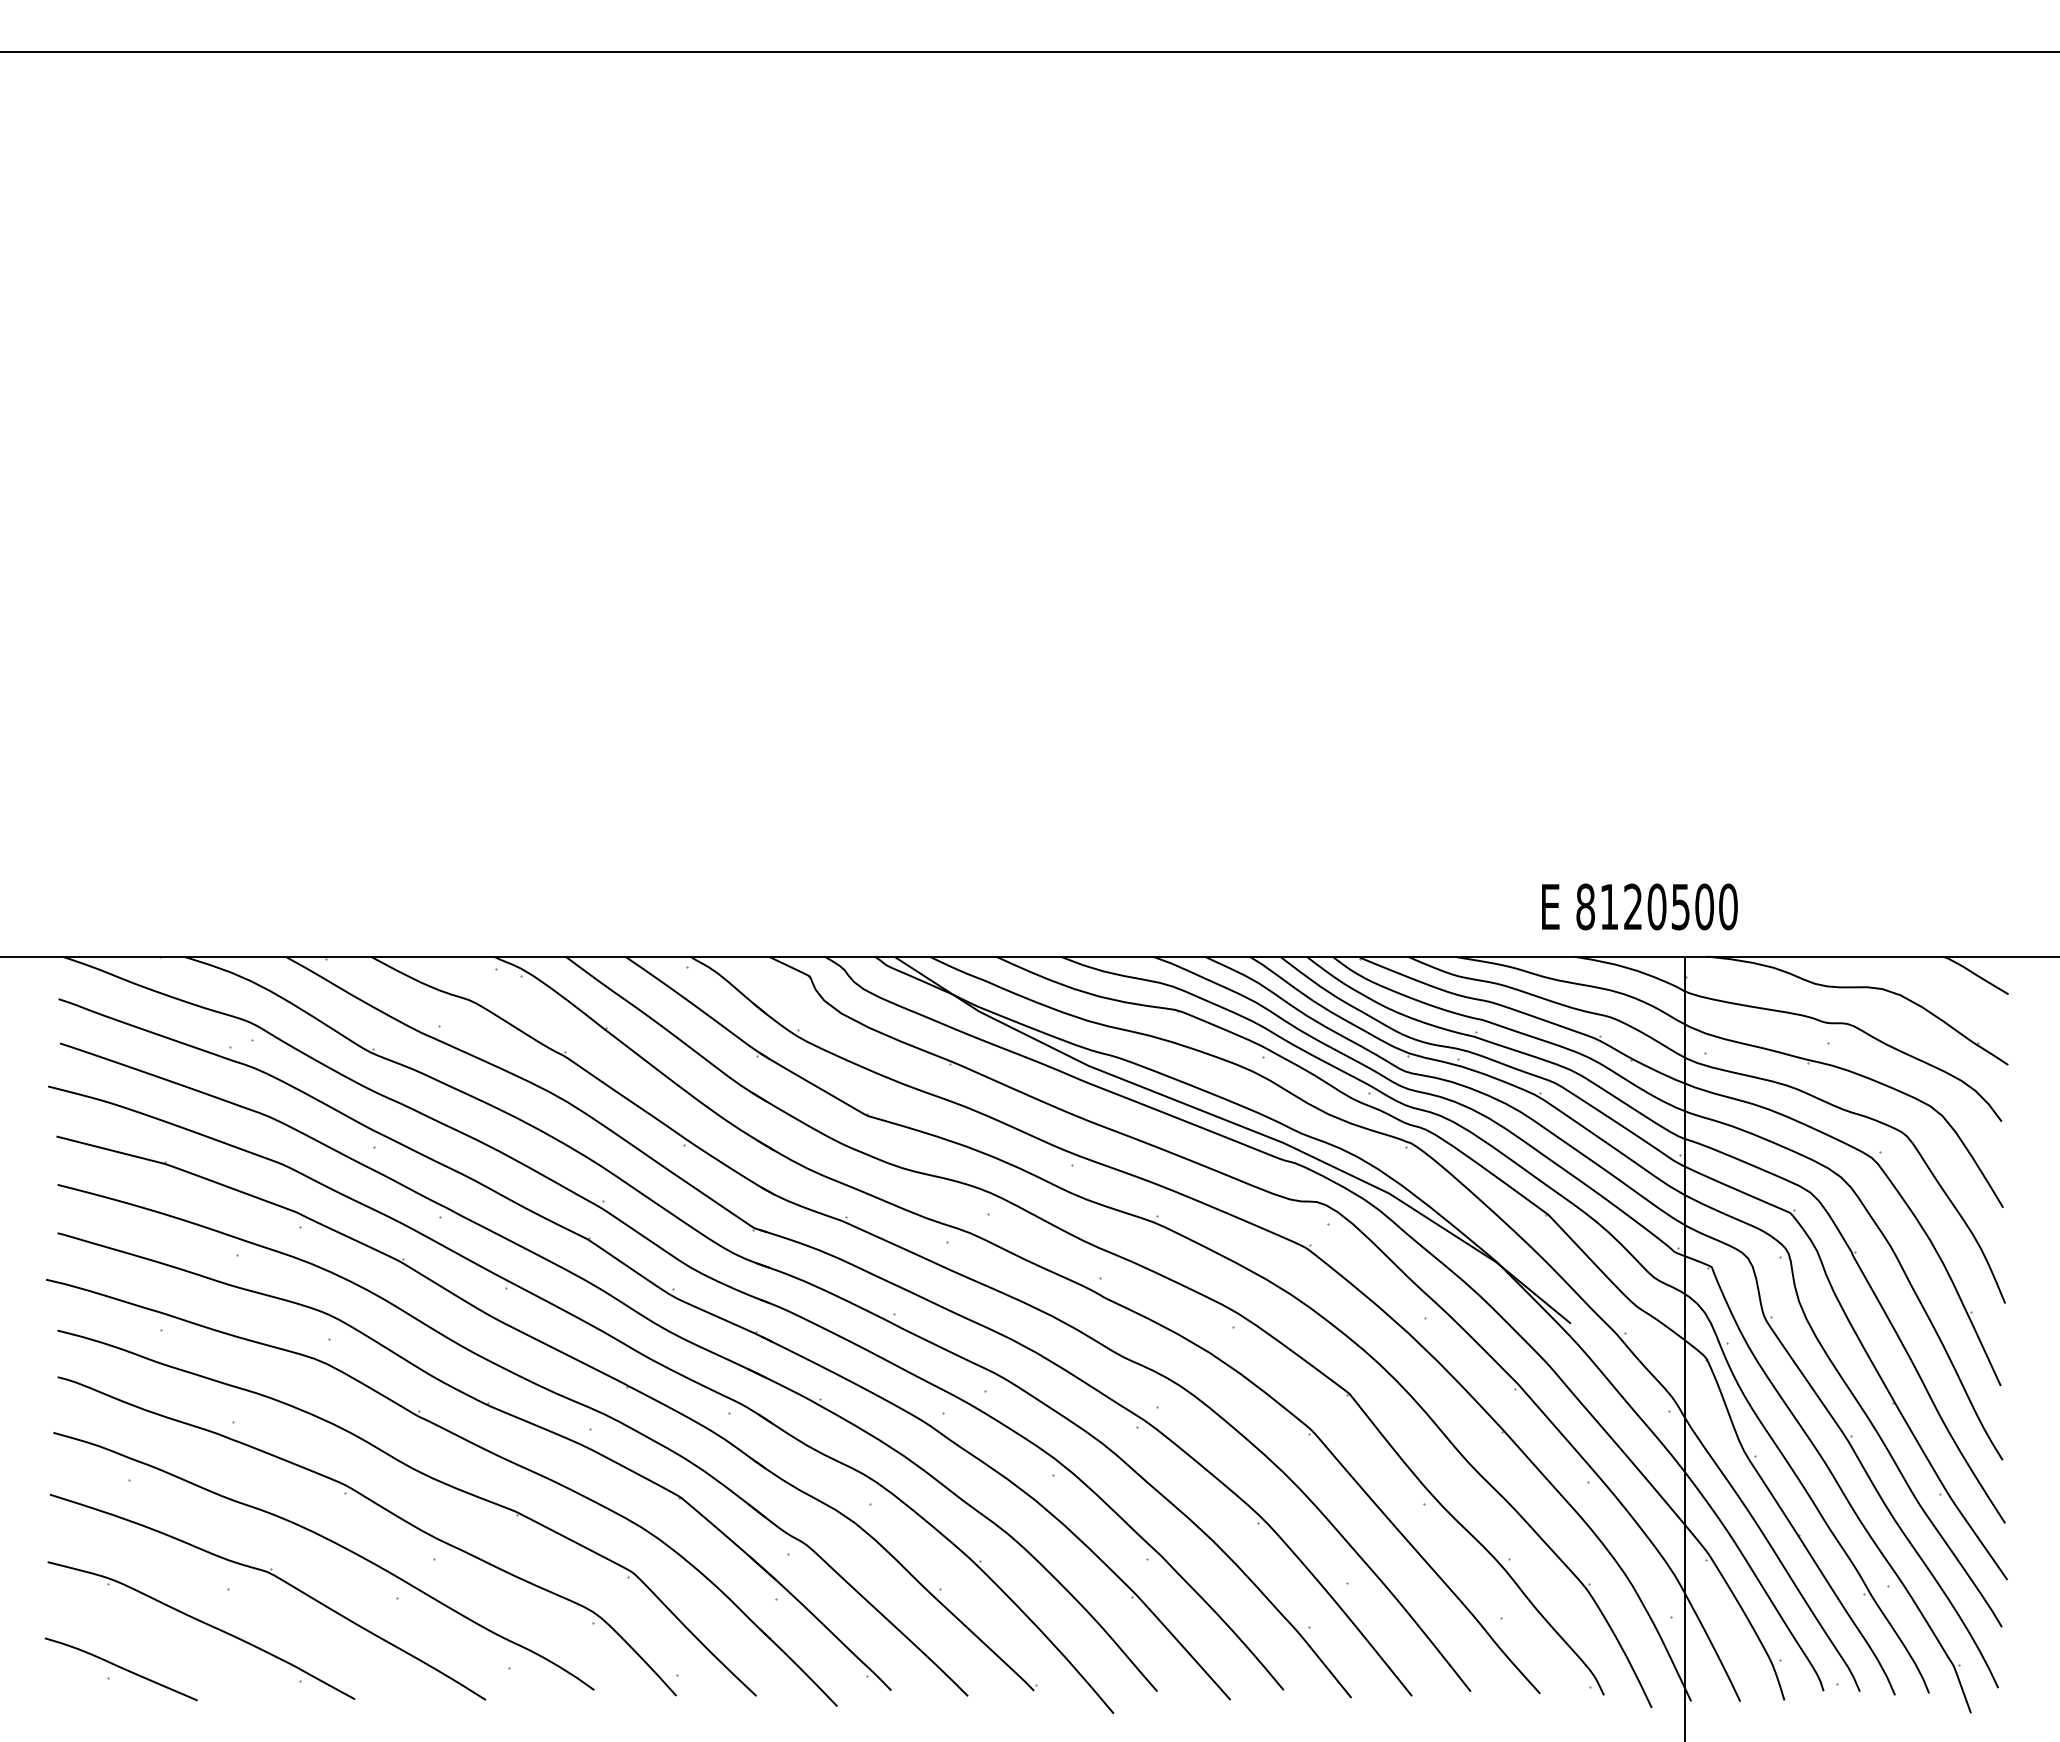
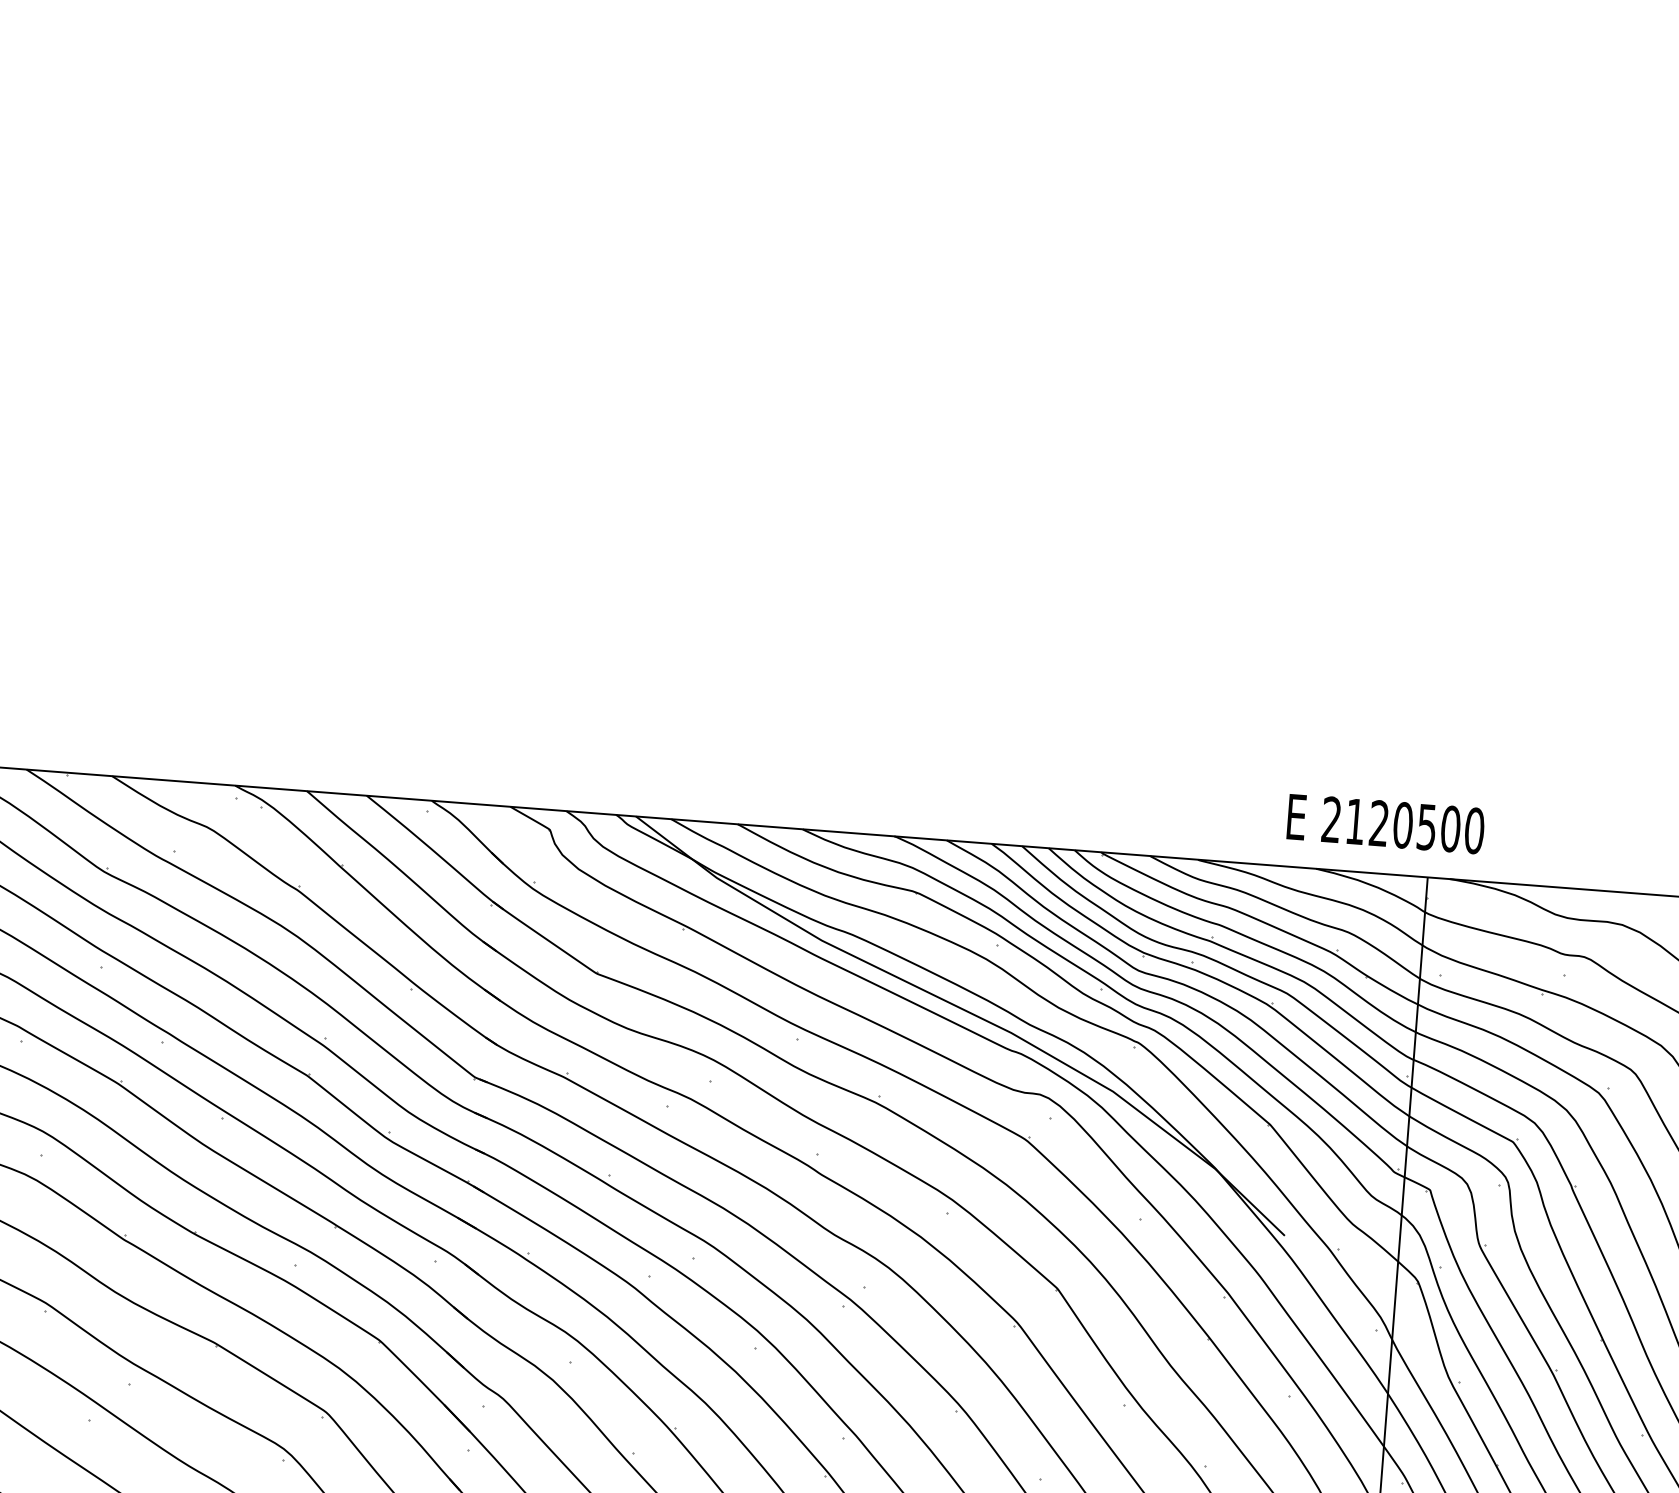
text: (1585, 906) -> (1331, 819), 8120500 -> 2120500

